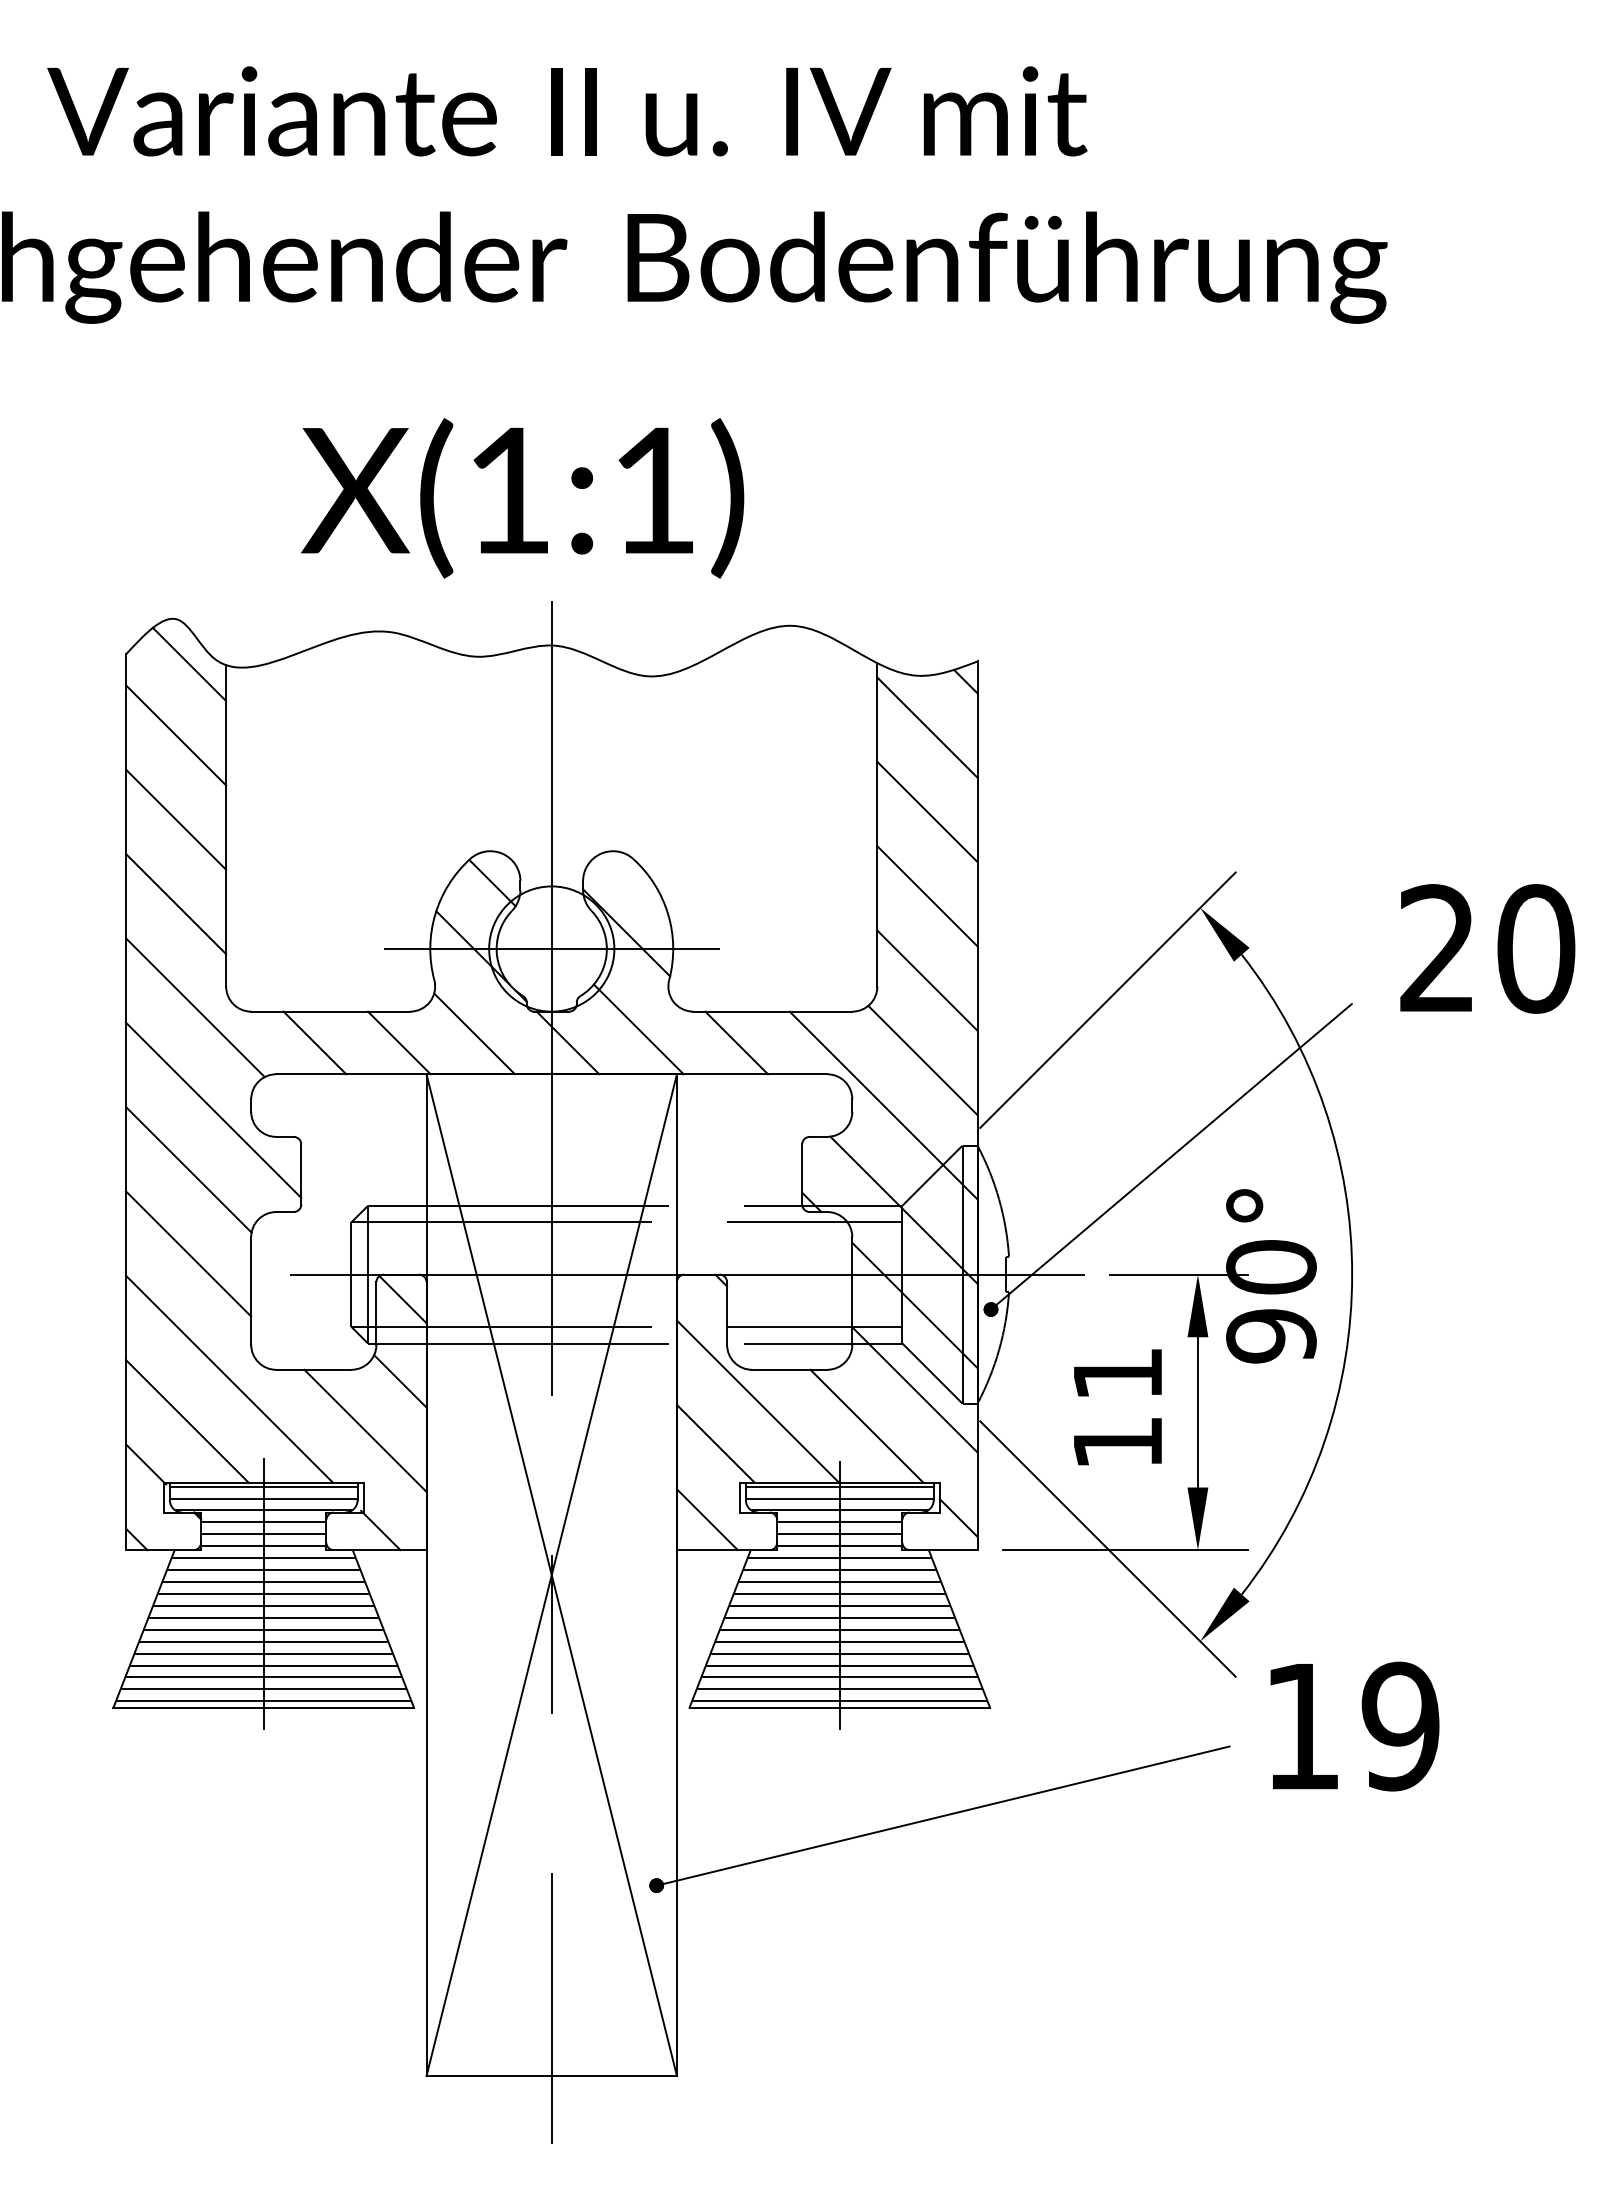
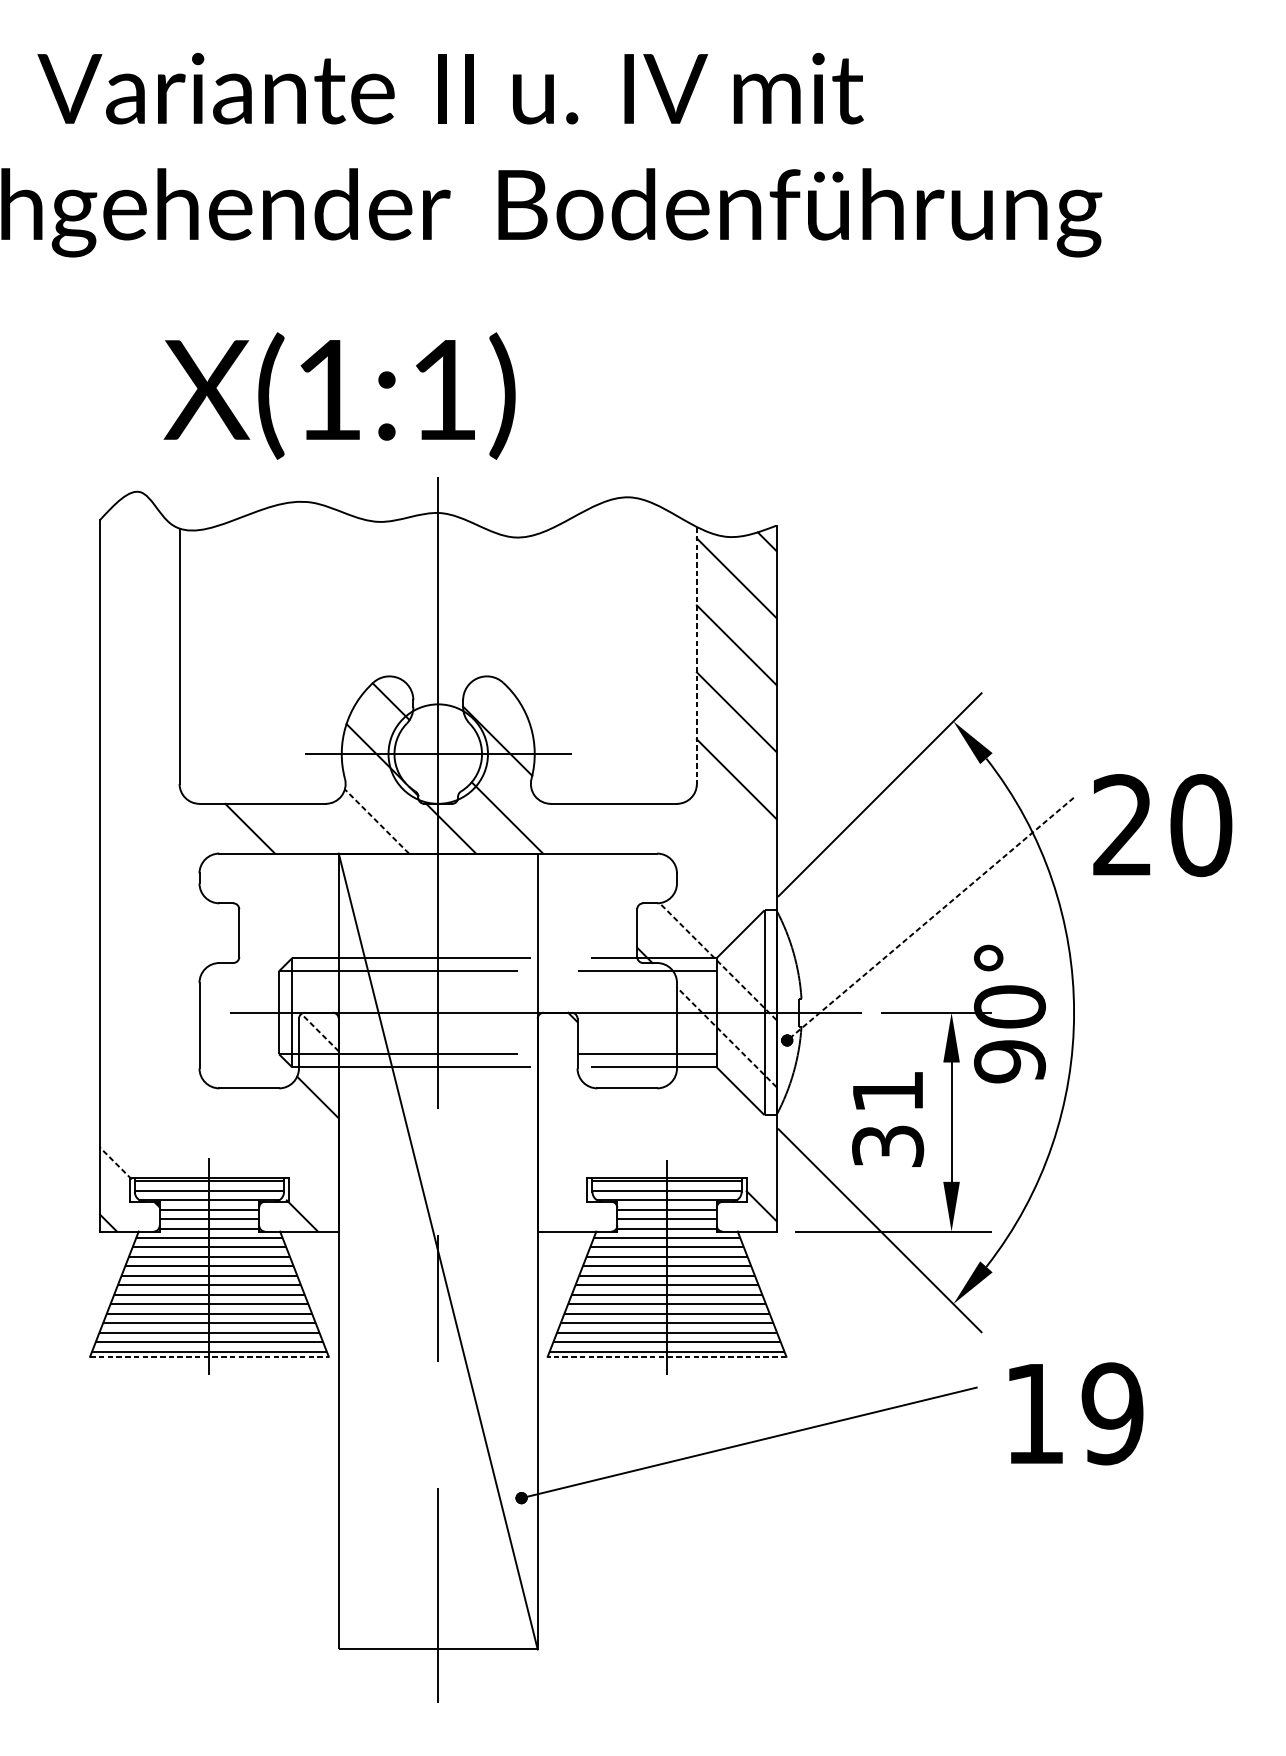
text: (522, 498) -> (339, 396), moved
line: (189, 664) -> (150, 528), removed
line: (175, 735) -> (139, 584), removed
line: (175, 819) -> (139, 651), removed
line: (877, 824) -> (697, 655), solid -> dashed
line: (175, 903) -> (139, 717), removed
text: (1487, 948) -> (1162, 825), moved
line: (194, 1007) -> (154, 800), removed
line: (474, 1033) -> (376, 821), solid -> dashed
line: (399, 1042) -> (317, 828), removed
line: (736, 1042) -> (585, 828), removed
line: (922, 1060) -> (732, 842), removed
line: (883, 1105) -> (701, 878), removed
line: (213, 1109) -> (169, 881), removed
line: (1171, 1157) -> (930, 919), solid -> dashed
line: (188, 1169) -> (149, 929), removed
line: (903, 1209) -> (717, 961), solid -> dashed
line: (188, 1253) -> (149, 995), removed
line: (402, 1299) -> (319, 1032), solid -> dashed
line: (914, 1305) -> (726, 1037), solid -> dashed
line: (228, 1378) -> (181, 1095), removed
line: (914, 1389) -> (726, 1104), removed
line: (757, 1401) -> (601, 1113), removed
line: (186, 1421) -> (148, 1129), removed
line: (866, 1425) -> (688, 1132), removed
line: (365, 1430) -> (290, 1136), removed
text: (1117, 1442) -> (887, 1146), 11 -> 31
line: (715, 1443) -> (568, 1146), removed
line: (145, 1464) -> (115, 1163), solid -> dashed
line: (706, 1519) -> (561, 1207), removed
line: (551, 1575) -> (438, 1251), removed
line: (264, 1707) -> (210, 1356), solid -> dashed
line: (839, 1707) -> (666, 1356), solid -> dashed
text: (1354, 1726) -> (1075, 1413), moved

